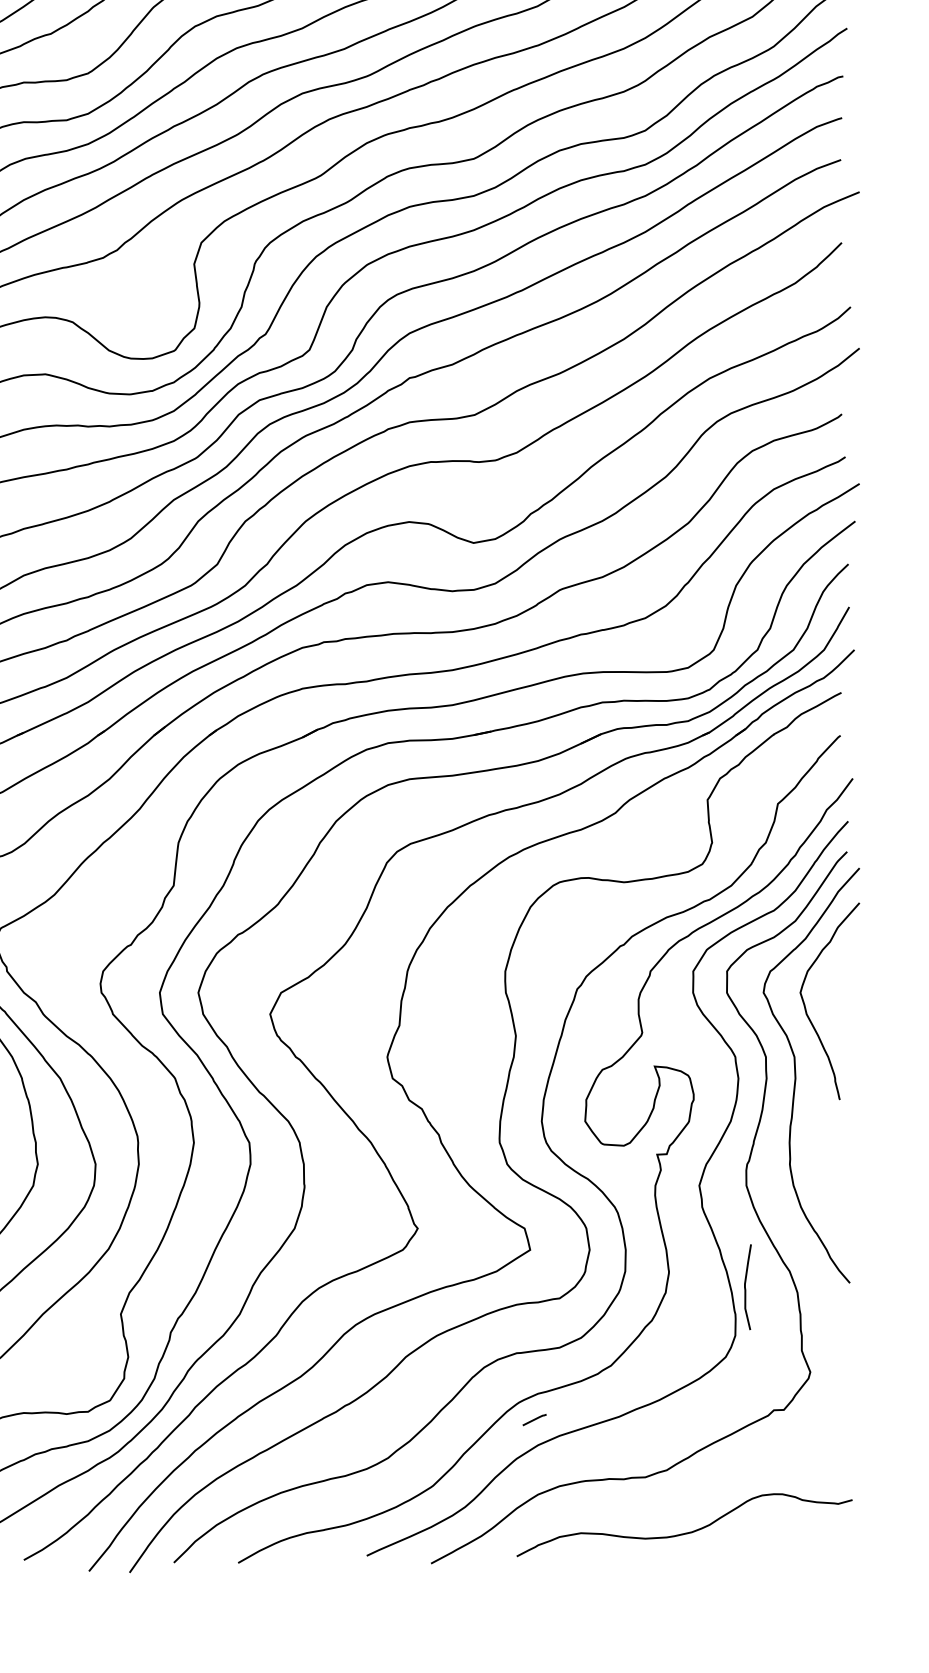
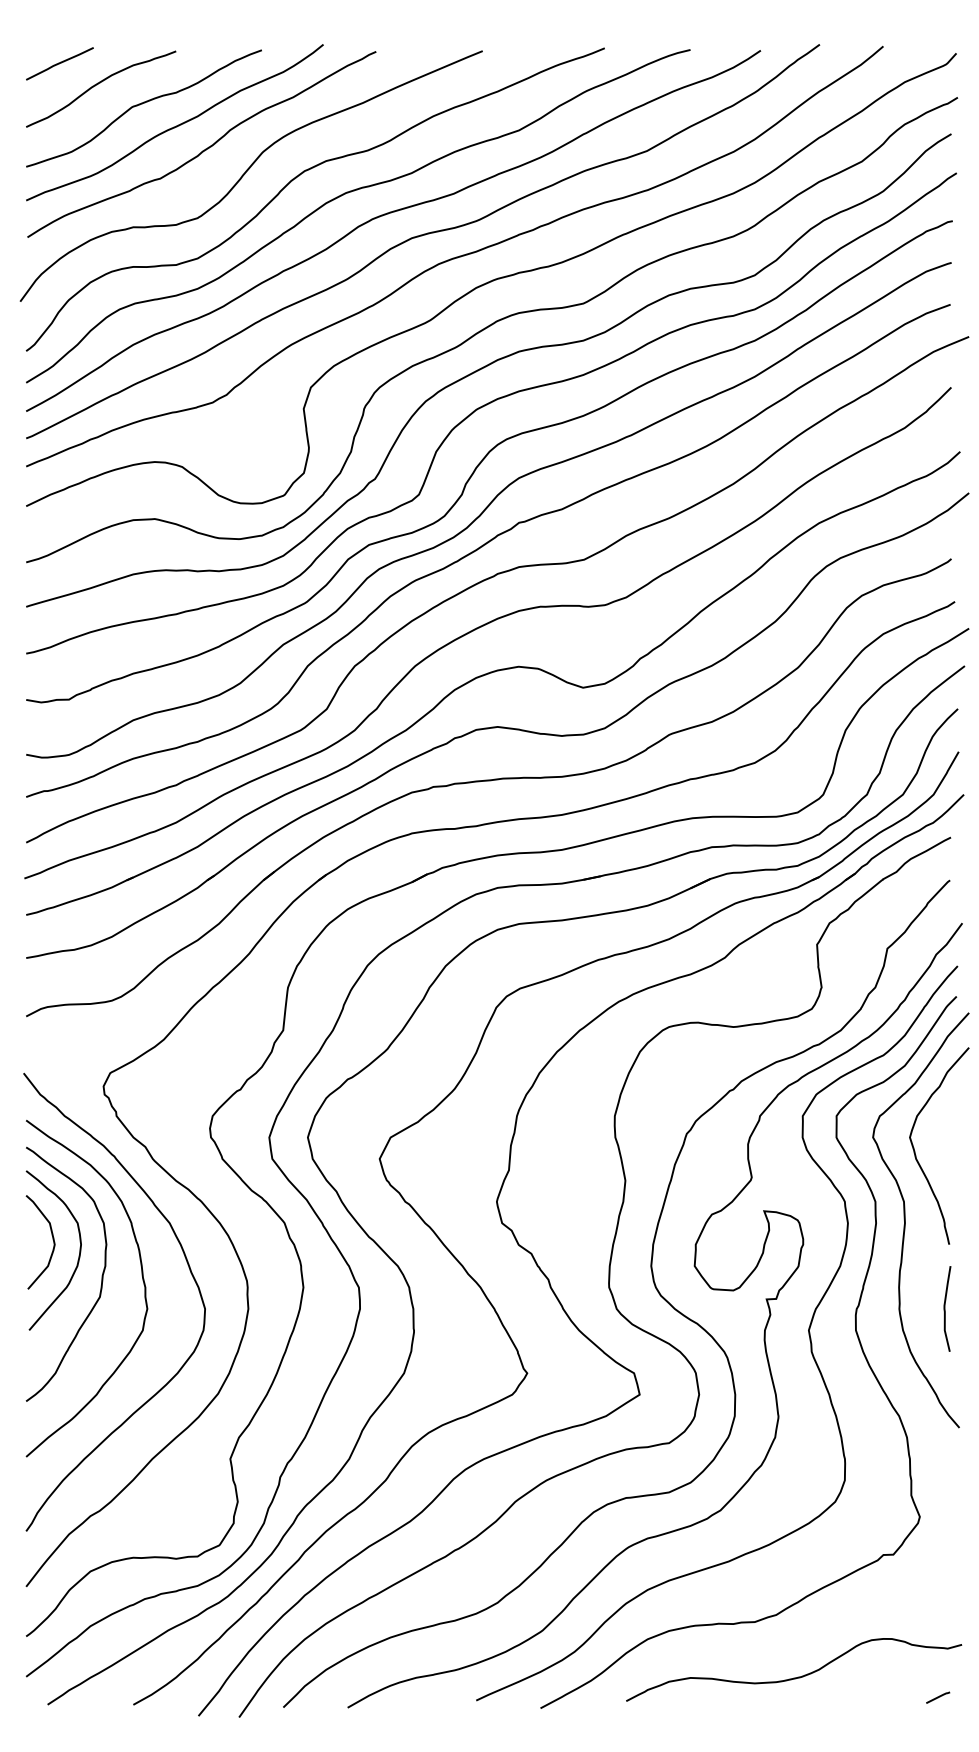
curve: (746, 1286) -> (945, 1308), moved
line: (535, 1419) -> (938, 1697), moved

